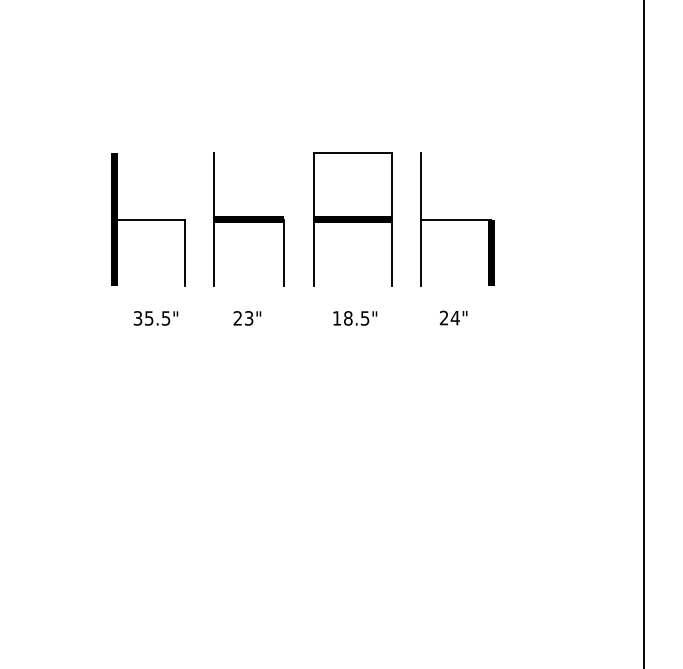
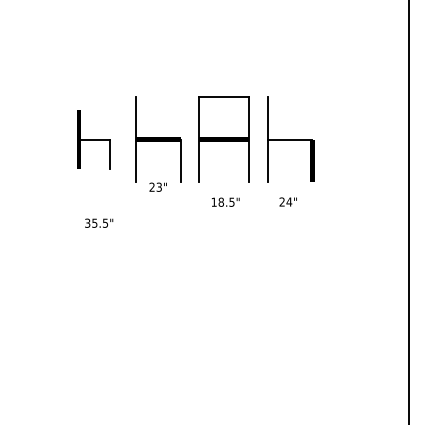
part: (147, 219) -> (93, 139), size x0.7
text: (156, 317) -> (99, 222), moved
text: (246, 317) -> (157, 186), moved

